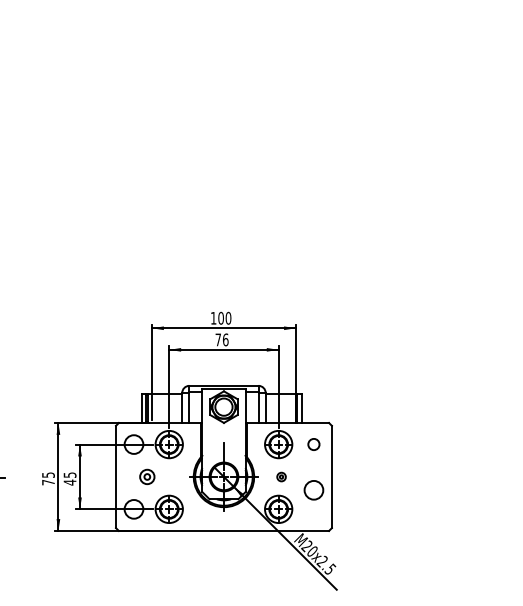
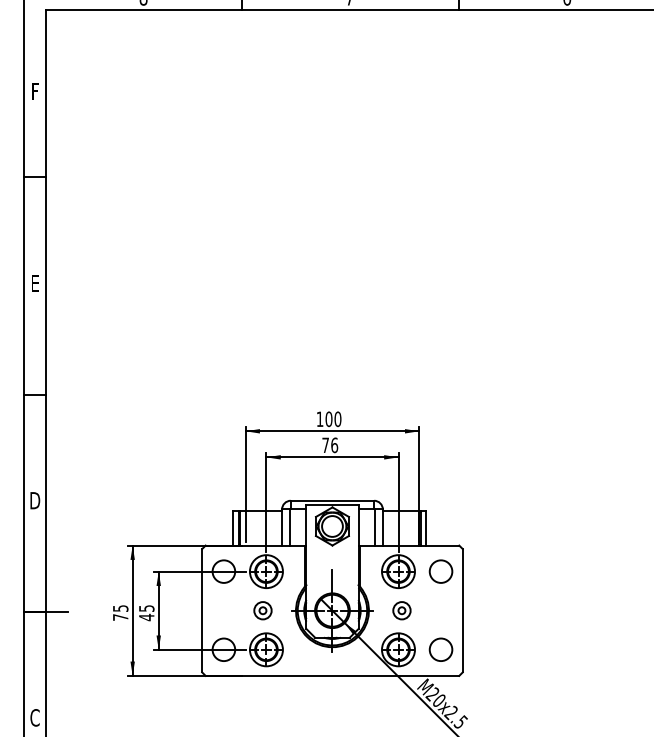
circle: (313, 444) -> (440, 571), size x1.67
part: (146, 476) -> (262, 610), moved
part: (281, 476) -> (401, 610), size x1.67
circle: (313, 490) -> (440, 649), moved

